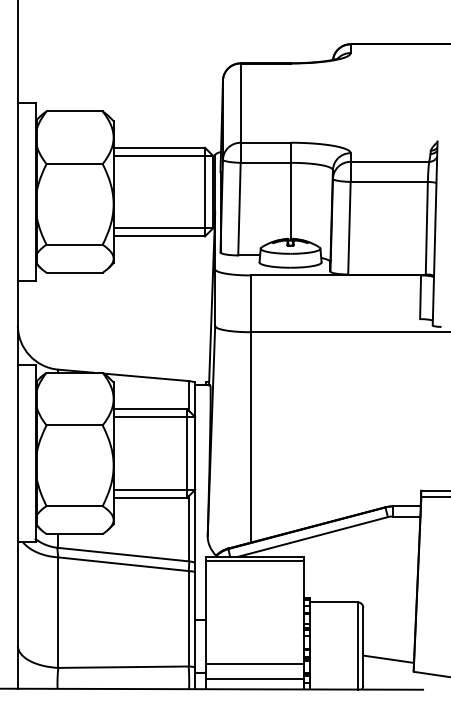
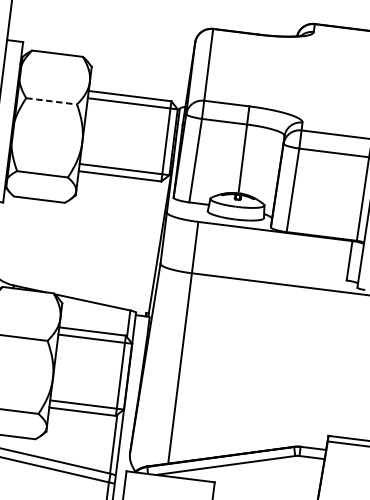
line: (75, 164) -> (52, 101), solid -> dashed
line: (254, 561) -> (169, 481), removed

